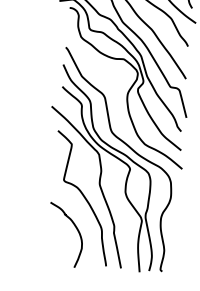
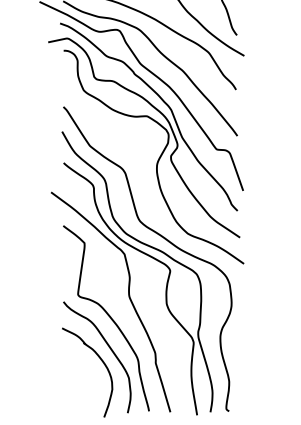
curve: (81, 218) -> (108, 347), added

